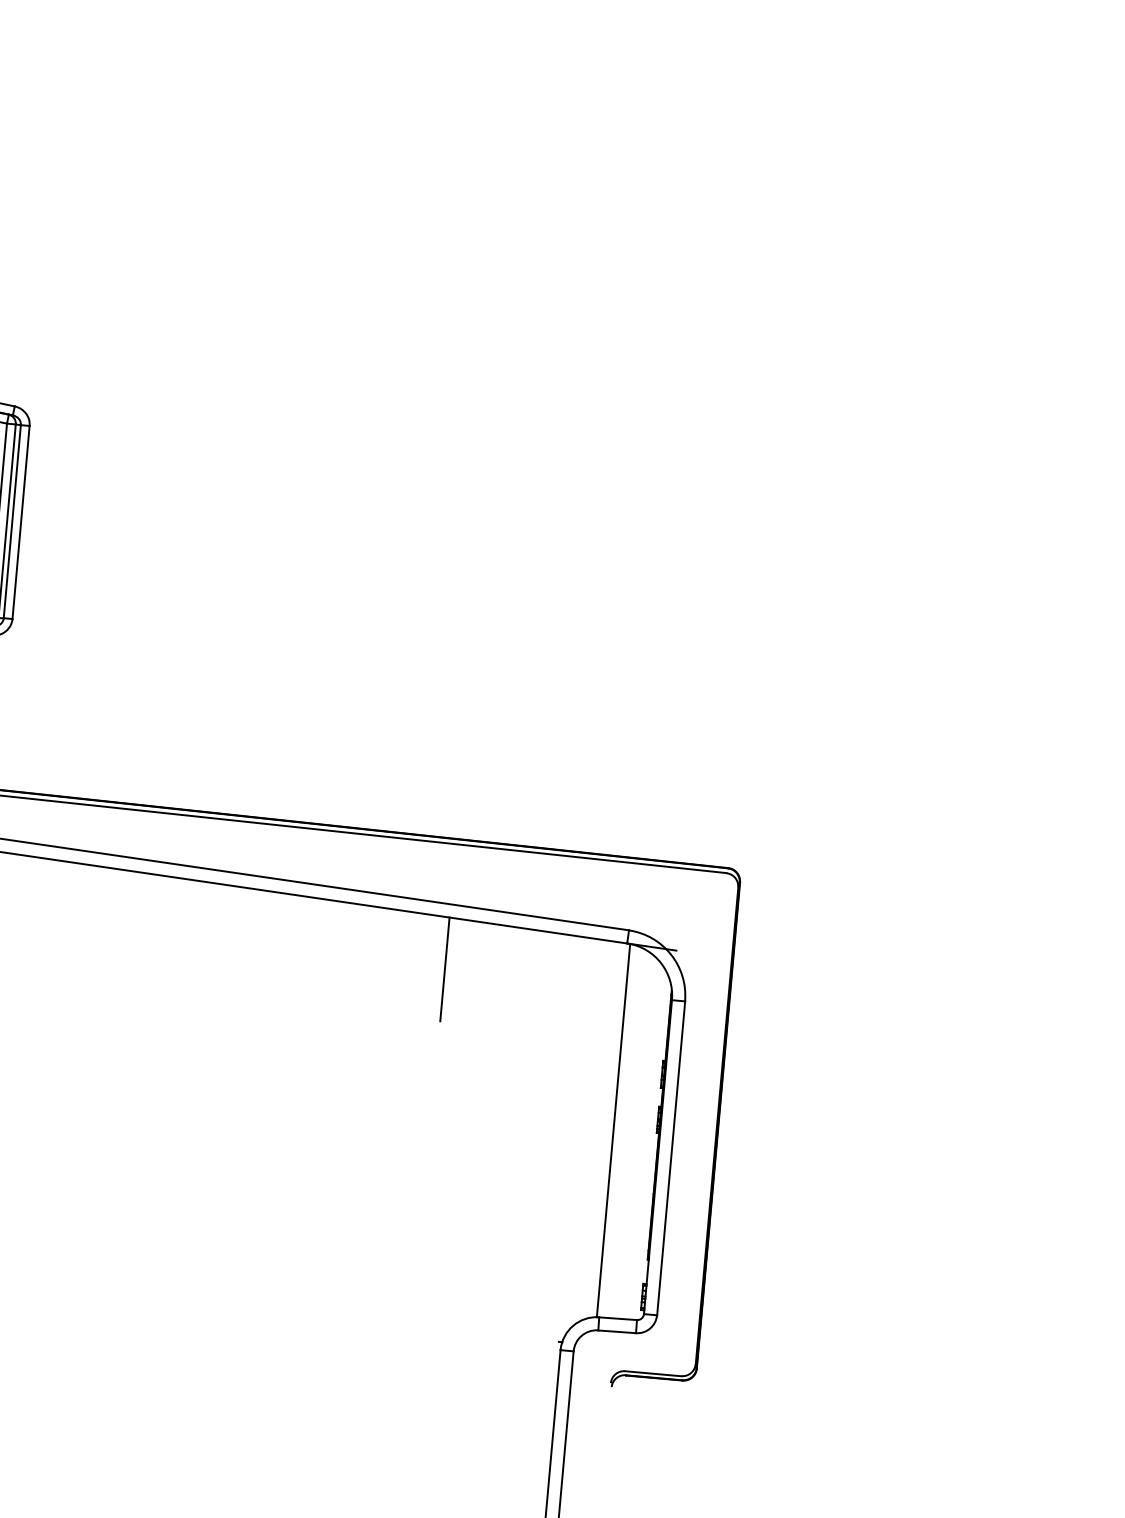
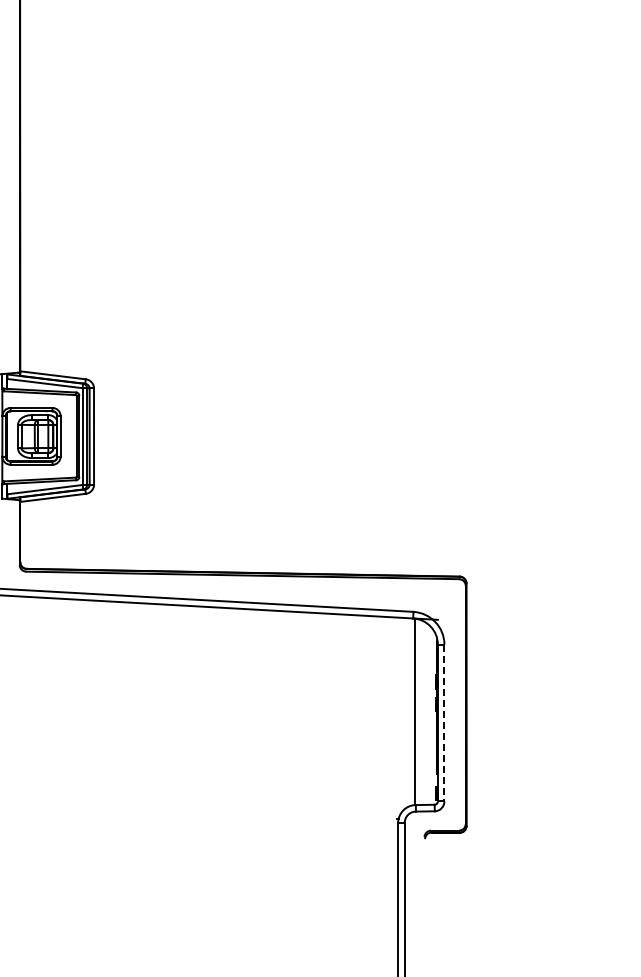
line: (444, 969) -> (323, 639), removed
line: (671, 1159) -> (444, 723), solid -> dashed

